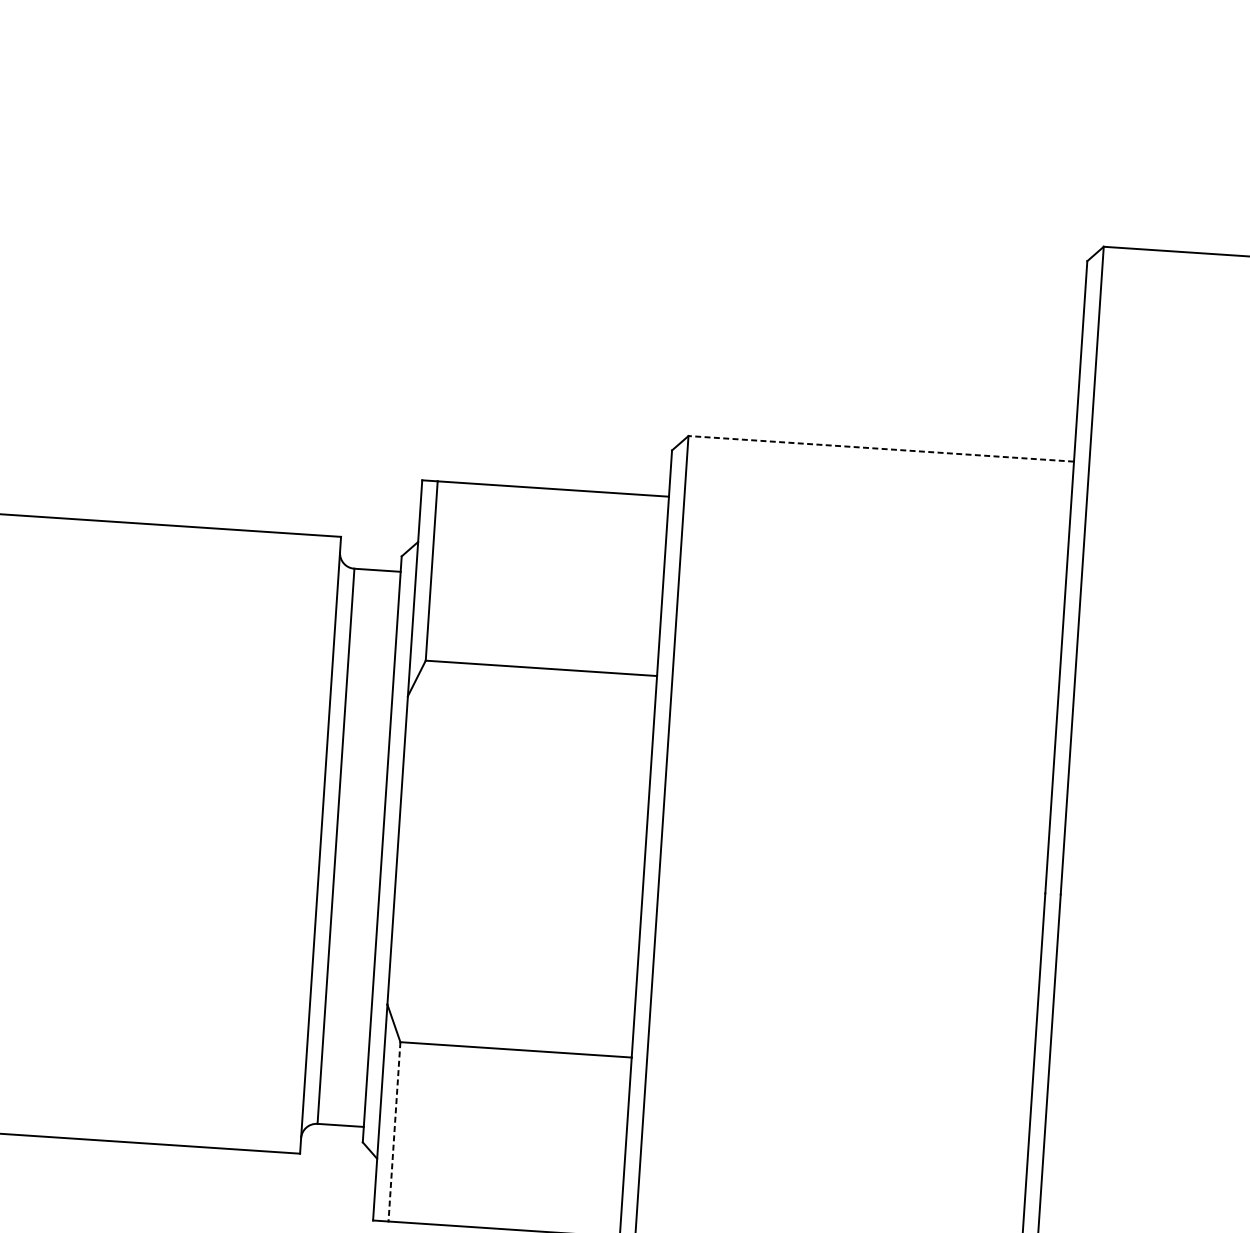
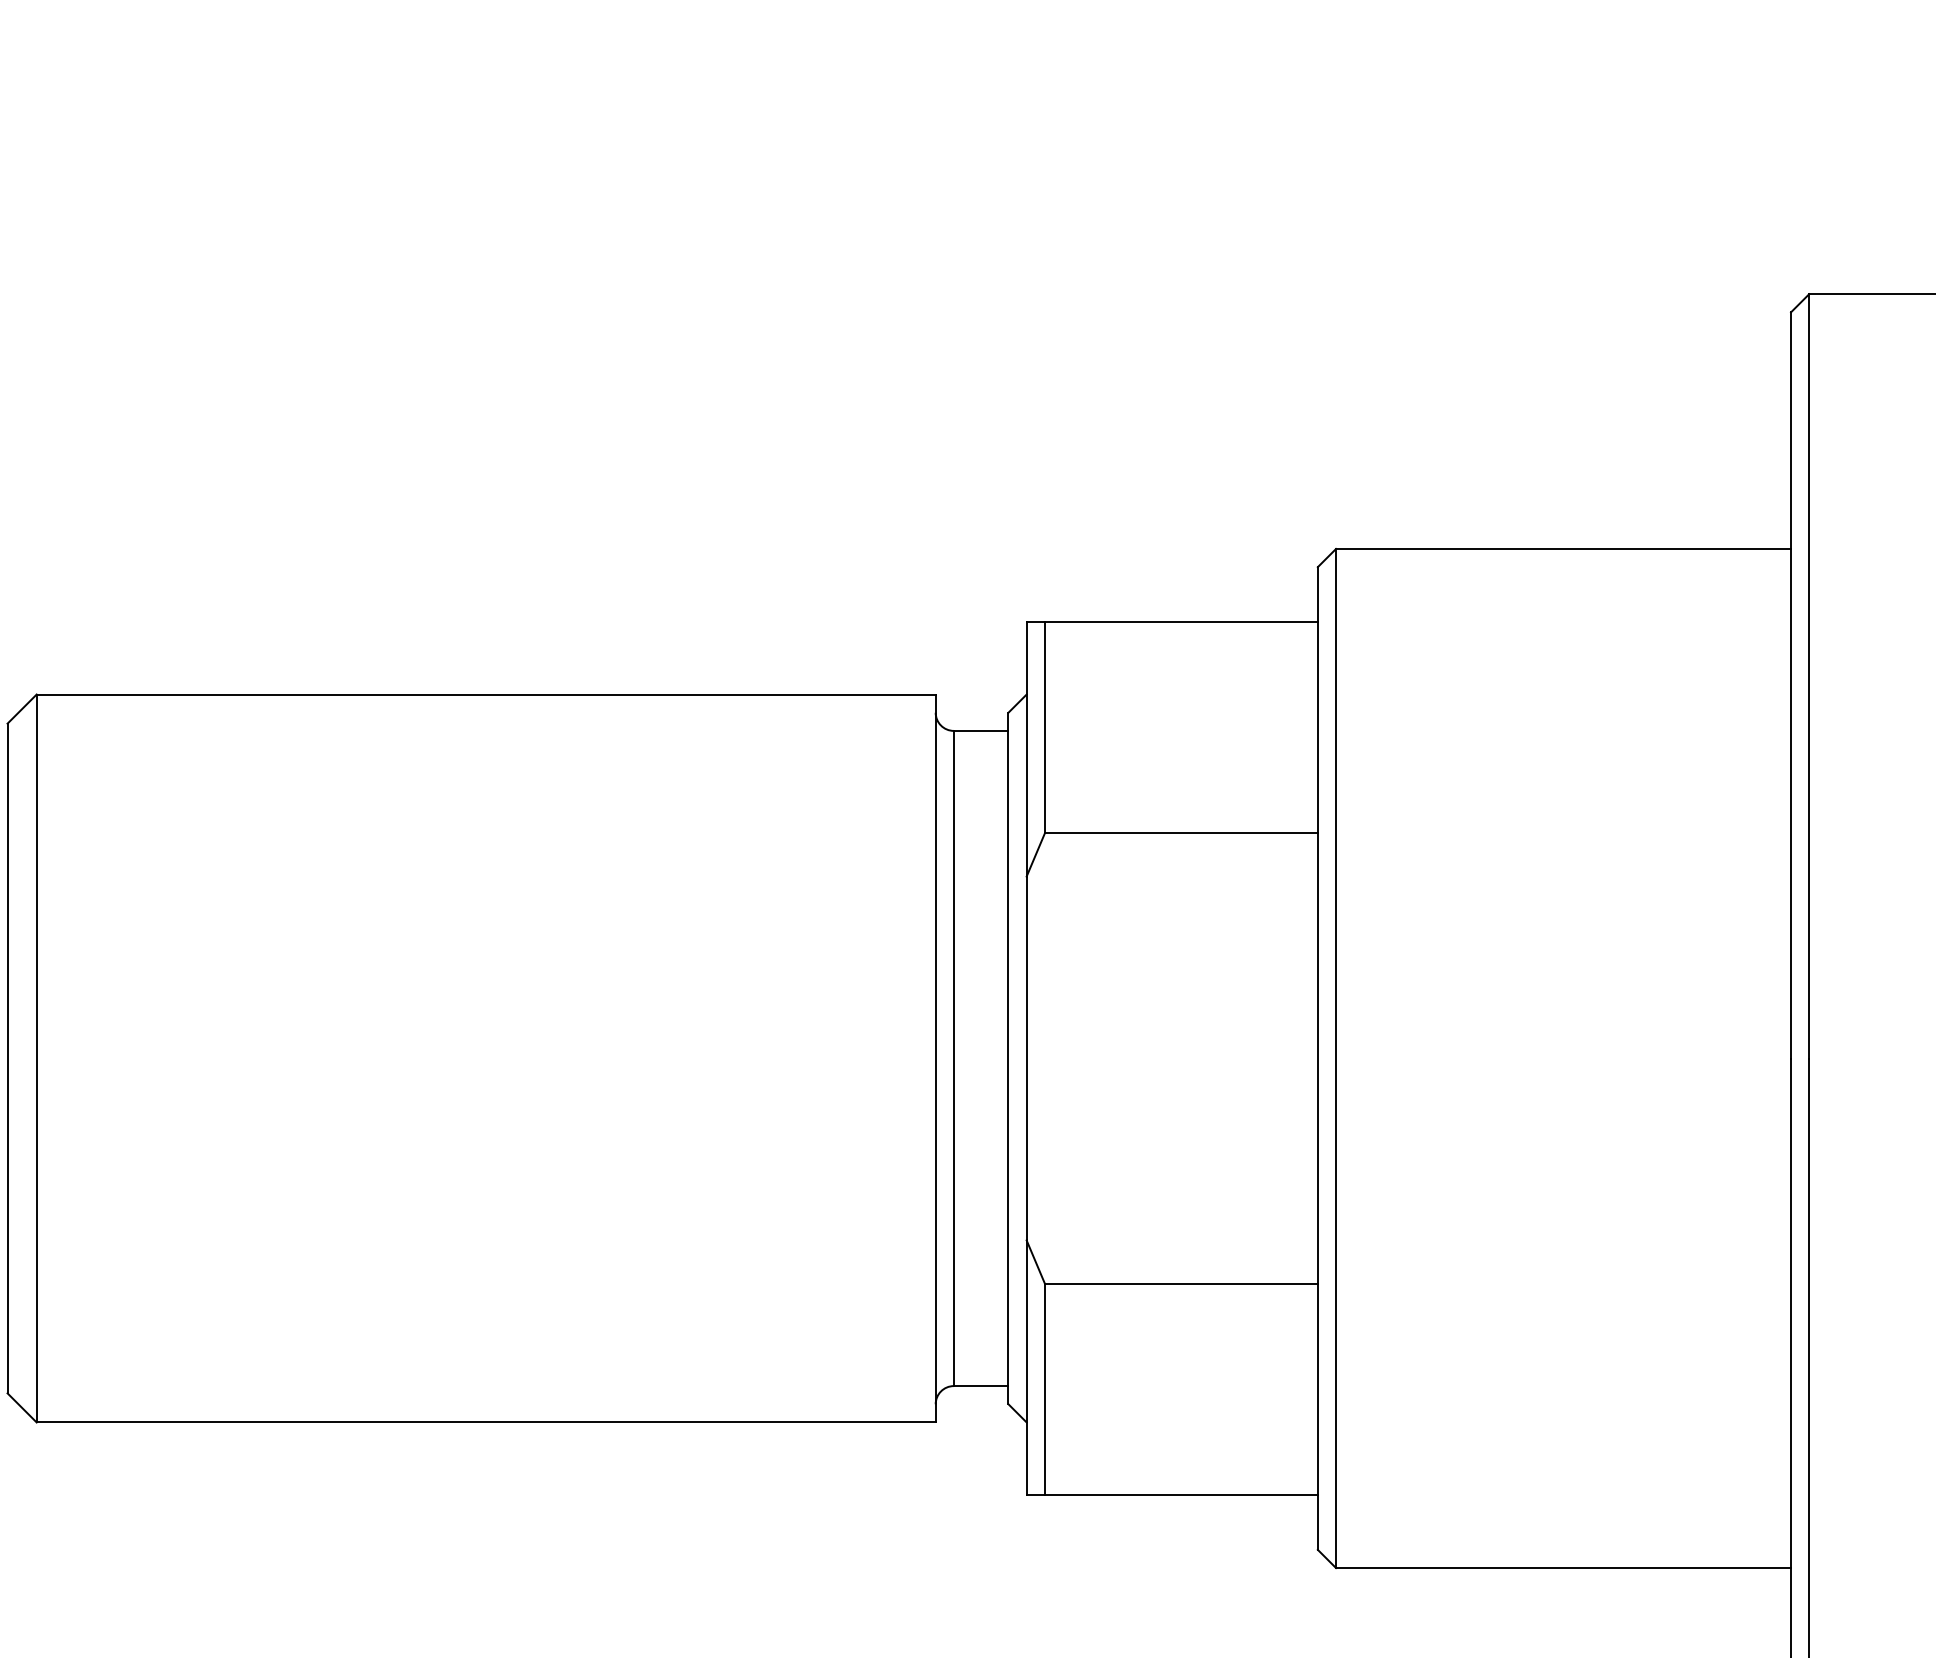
line: (881, 448) -> (1563, 548), dashed -> solid
line: (394, 1131) -> (1044, 1389), dashed -> solid

